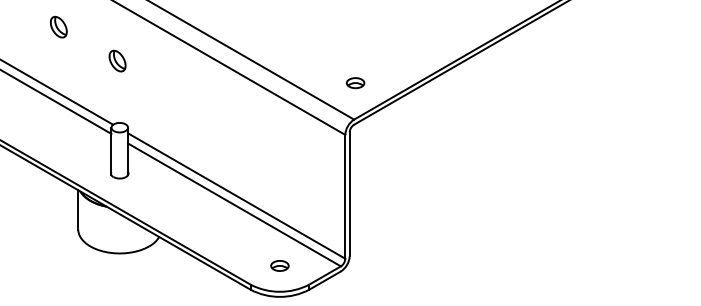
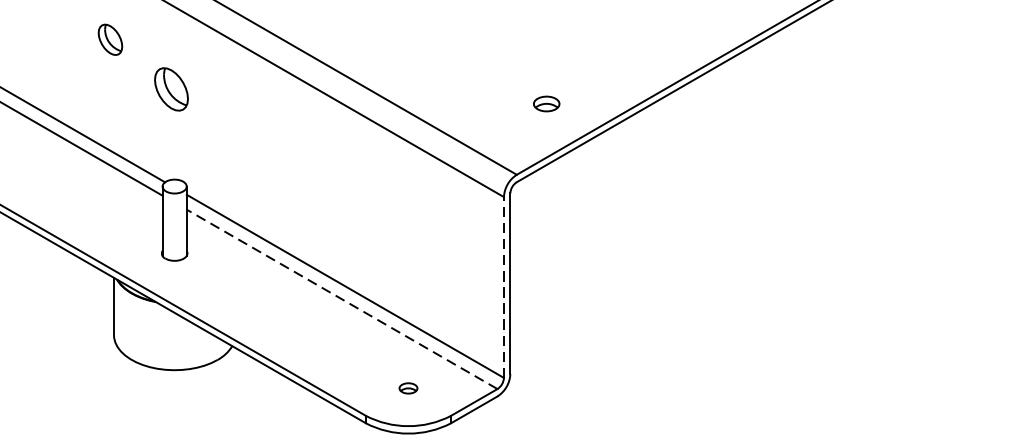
part: (58, 27) -> (110, 40), moved
part: (117, 60) -> (171, 88), size x1.4
part: (355, 83) -> (546, 104), moved
line: (345, 196) -> (504, 287), solid -> dashed
line: (234, 204) -> (342, 298), solid -> dashed
part: (279, 265) -> (407, 387), size x0.7

